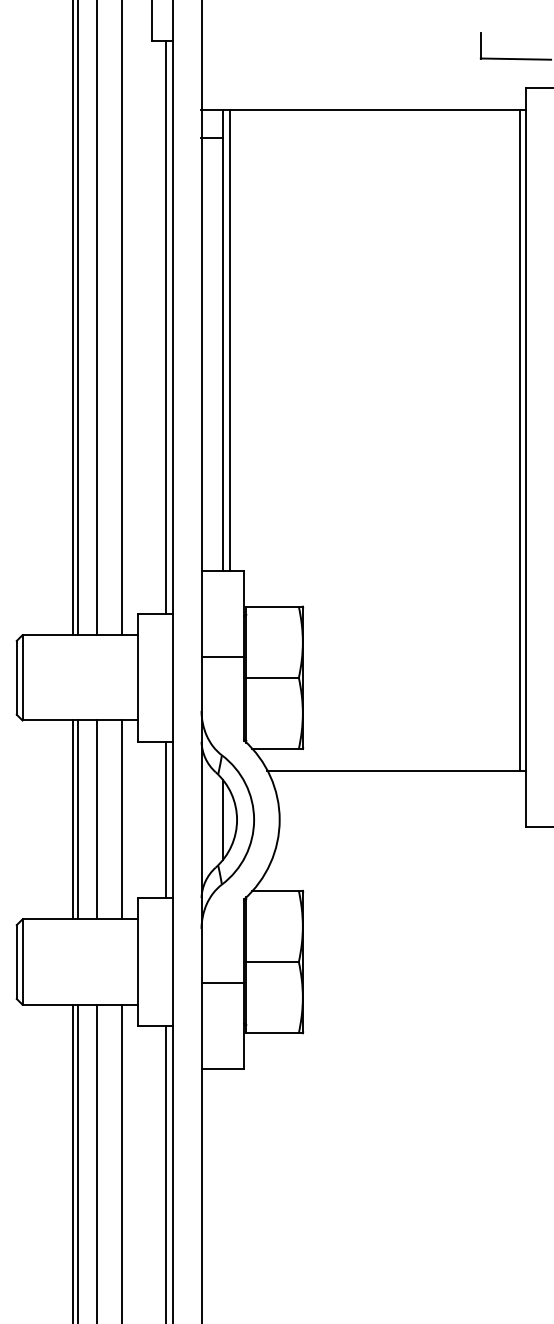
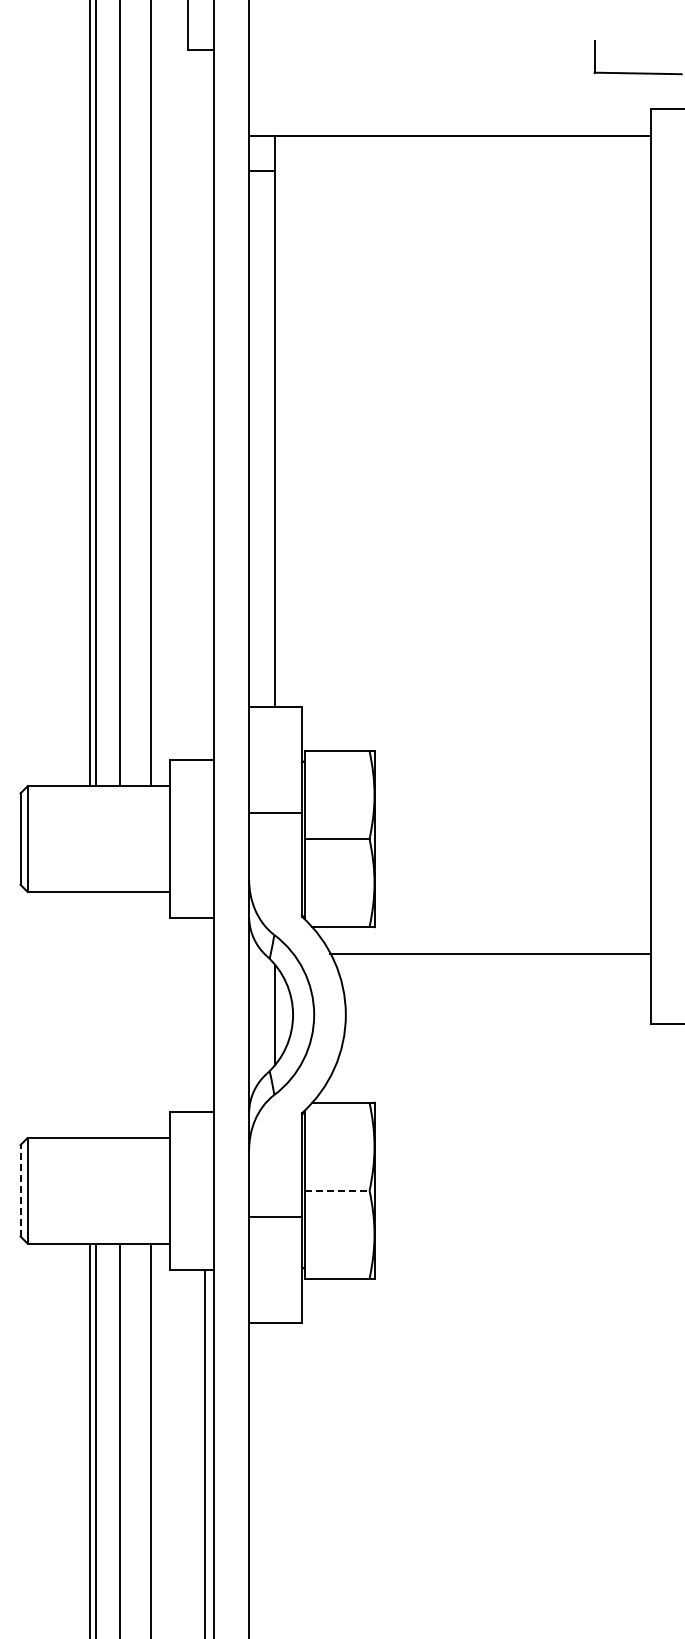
line: (166, 326) -> (205, 404), removed
line: (230, 340) -> (284, 421), removed
line: (519, 439) -> (642, 544), removed
line: (73, 819) -> (90, 1014), removed
line: (78, 819) -> (96, 1014), removed
line: (96, 819) -> (119, 1014), removed
line: (121, 819) -> (150, 1014), removed
line: (166, 819) -> (205, 1014), removed
line: (16, 961) -> (20, 1190), solid -> dashed
line: (272, 961) -> (337, 1190), solid -> dashed

